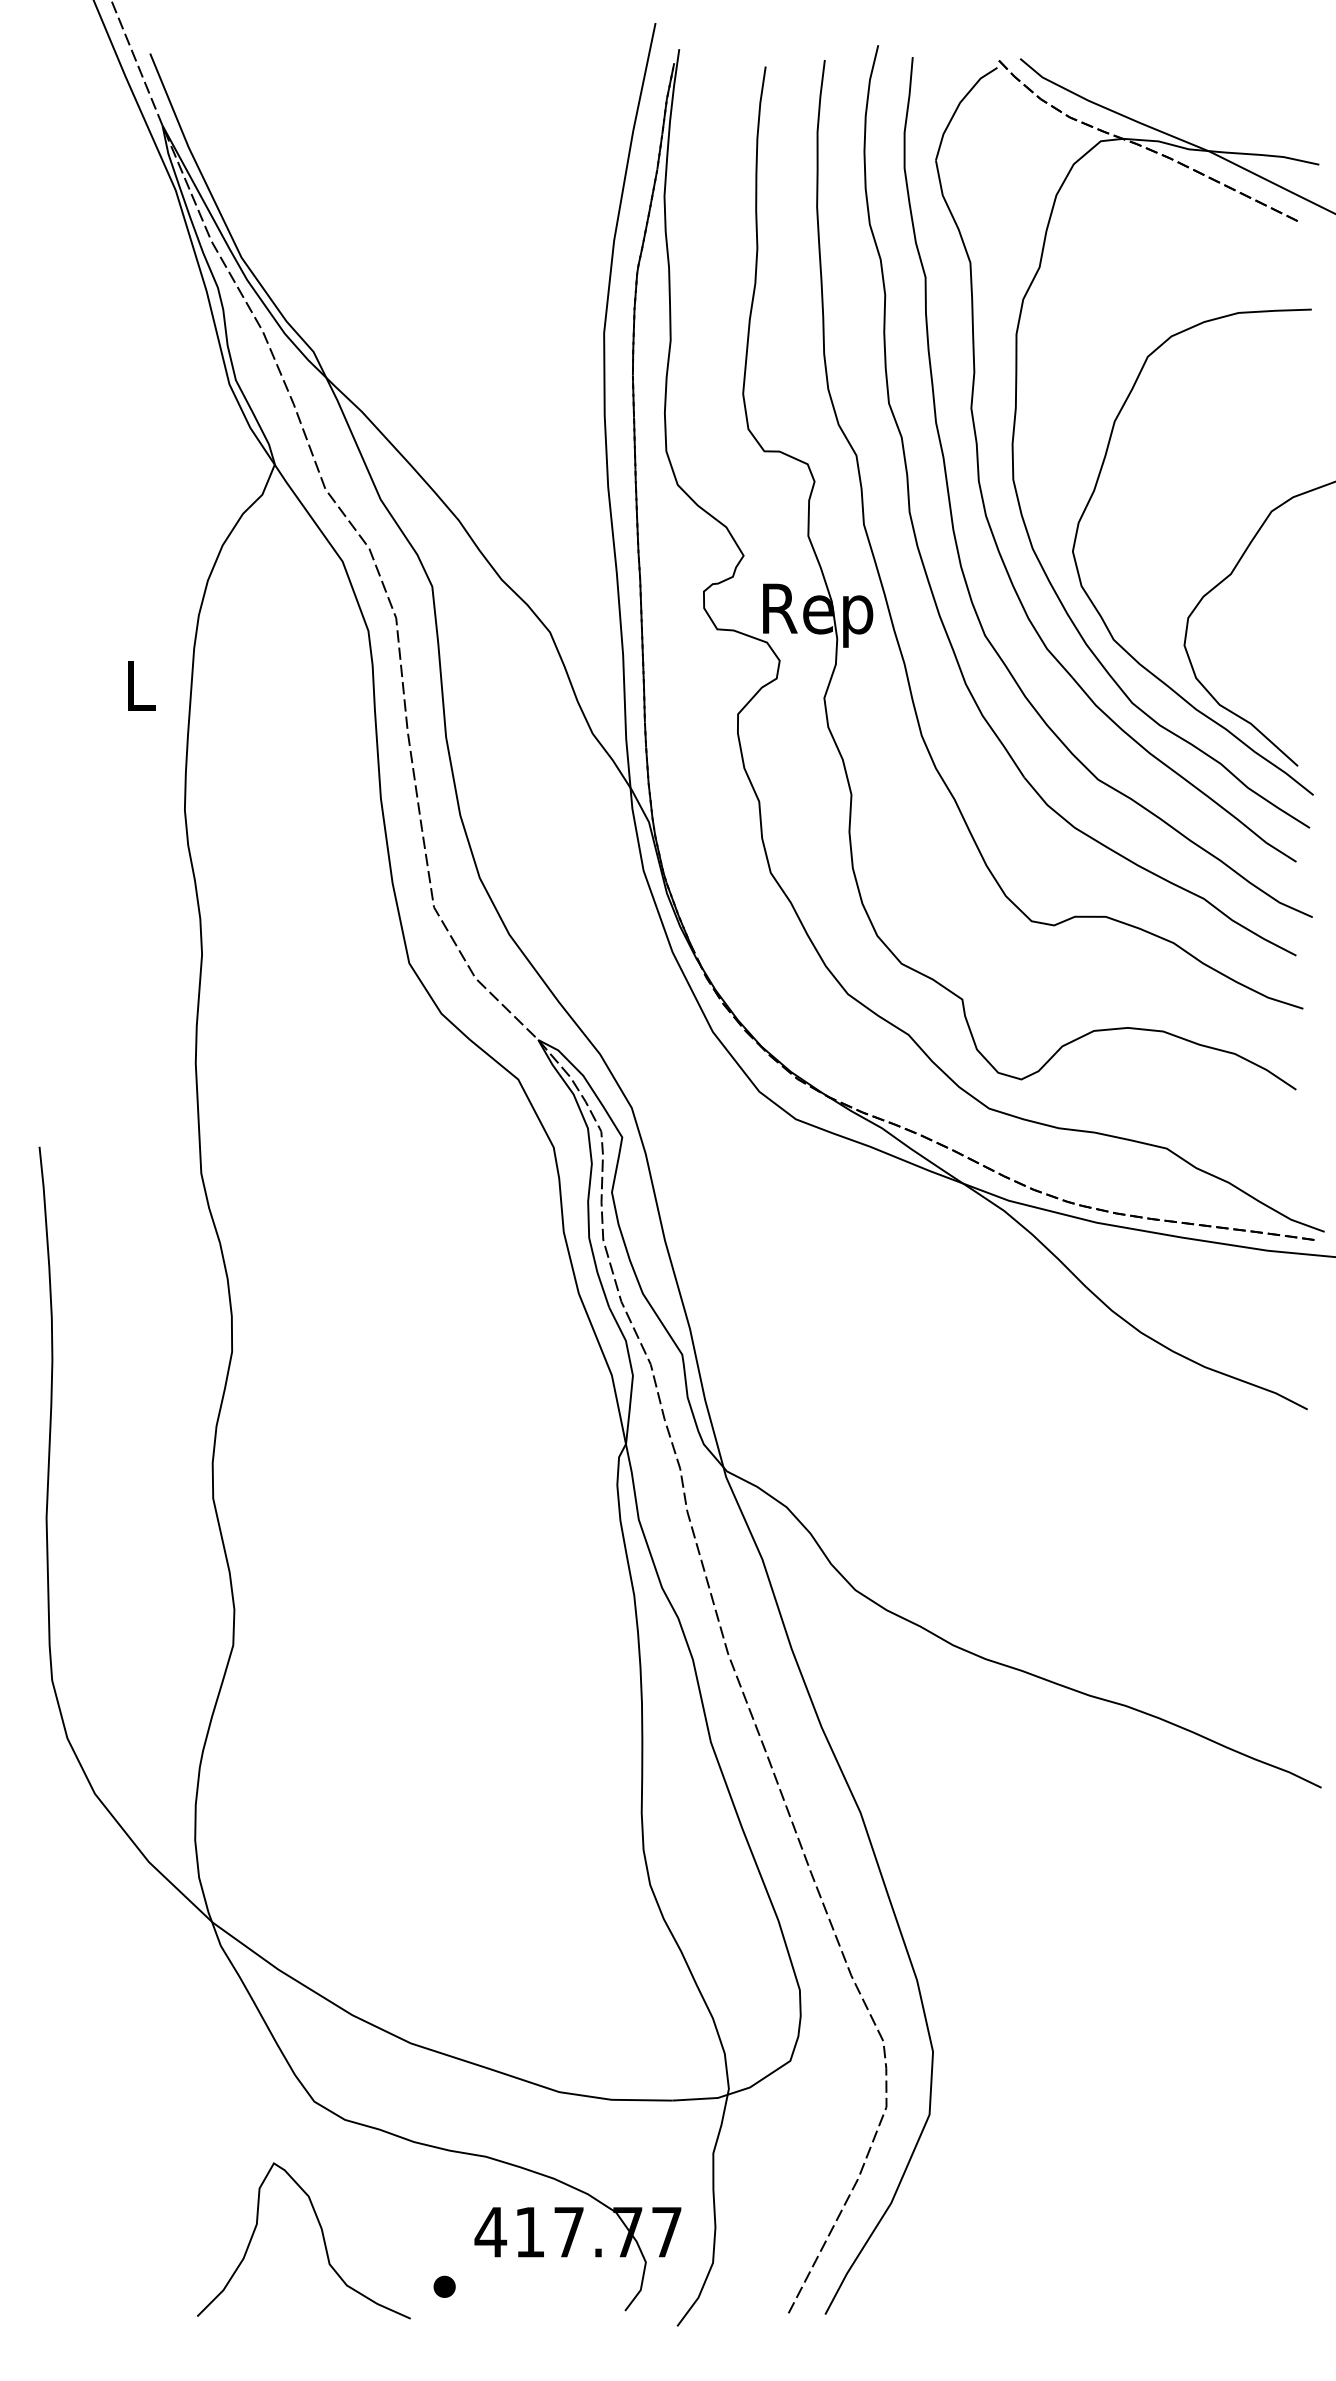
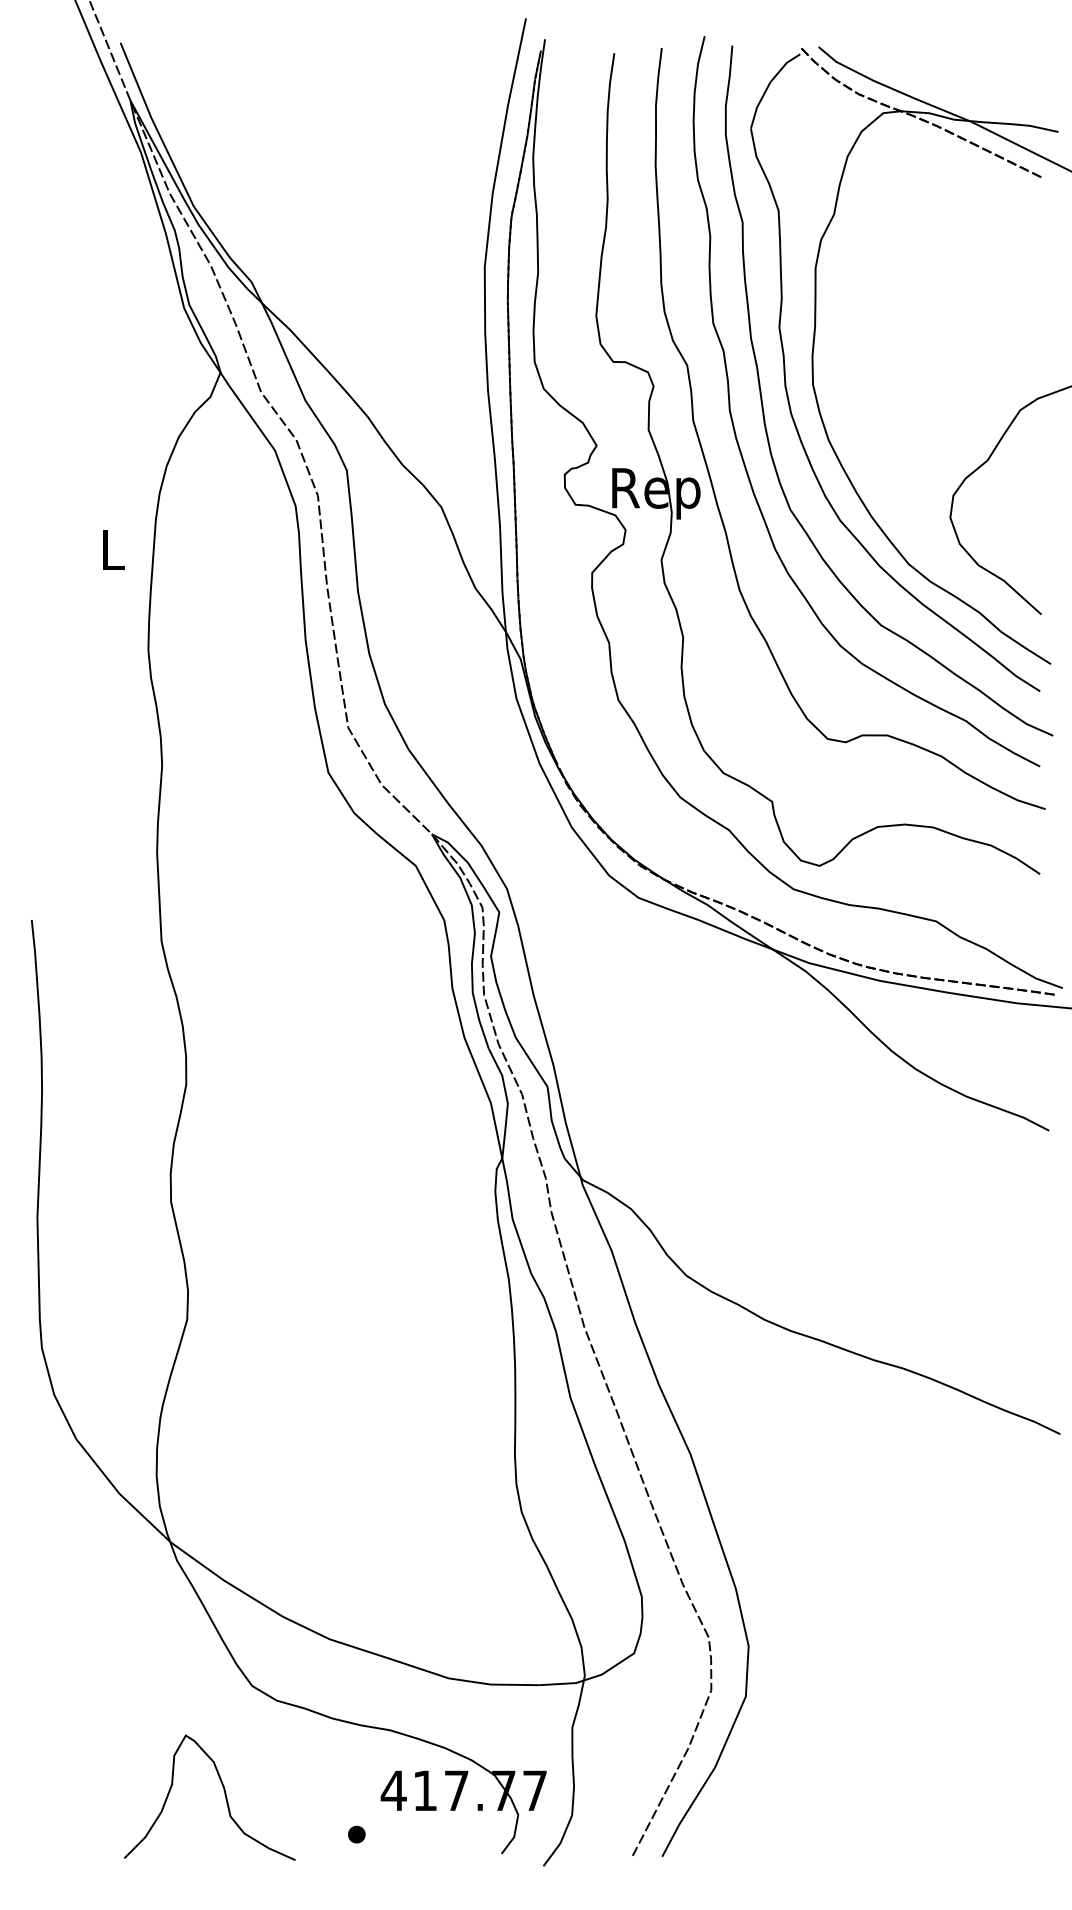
curve: (1101, 614) -> (883, 492), removed
curve: (322, 2238) -> (224, 1795), moved

